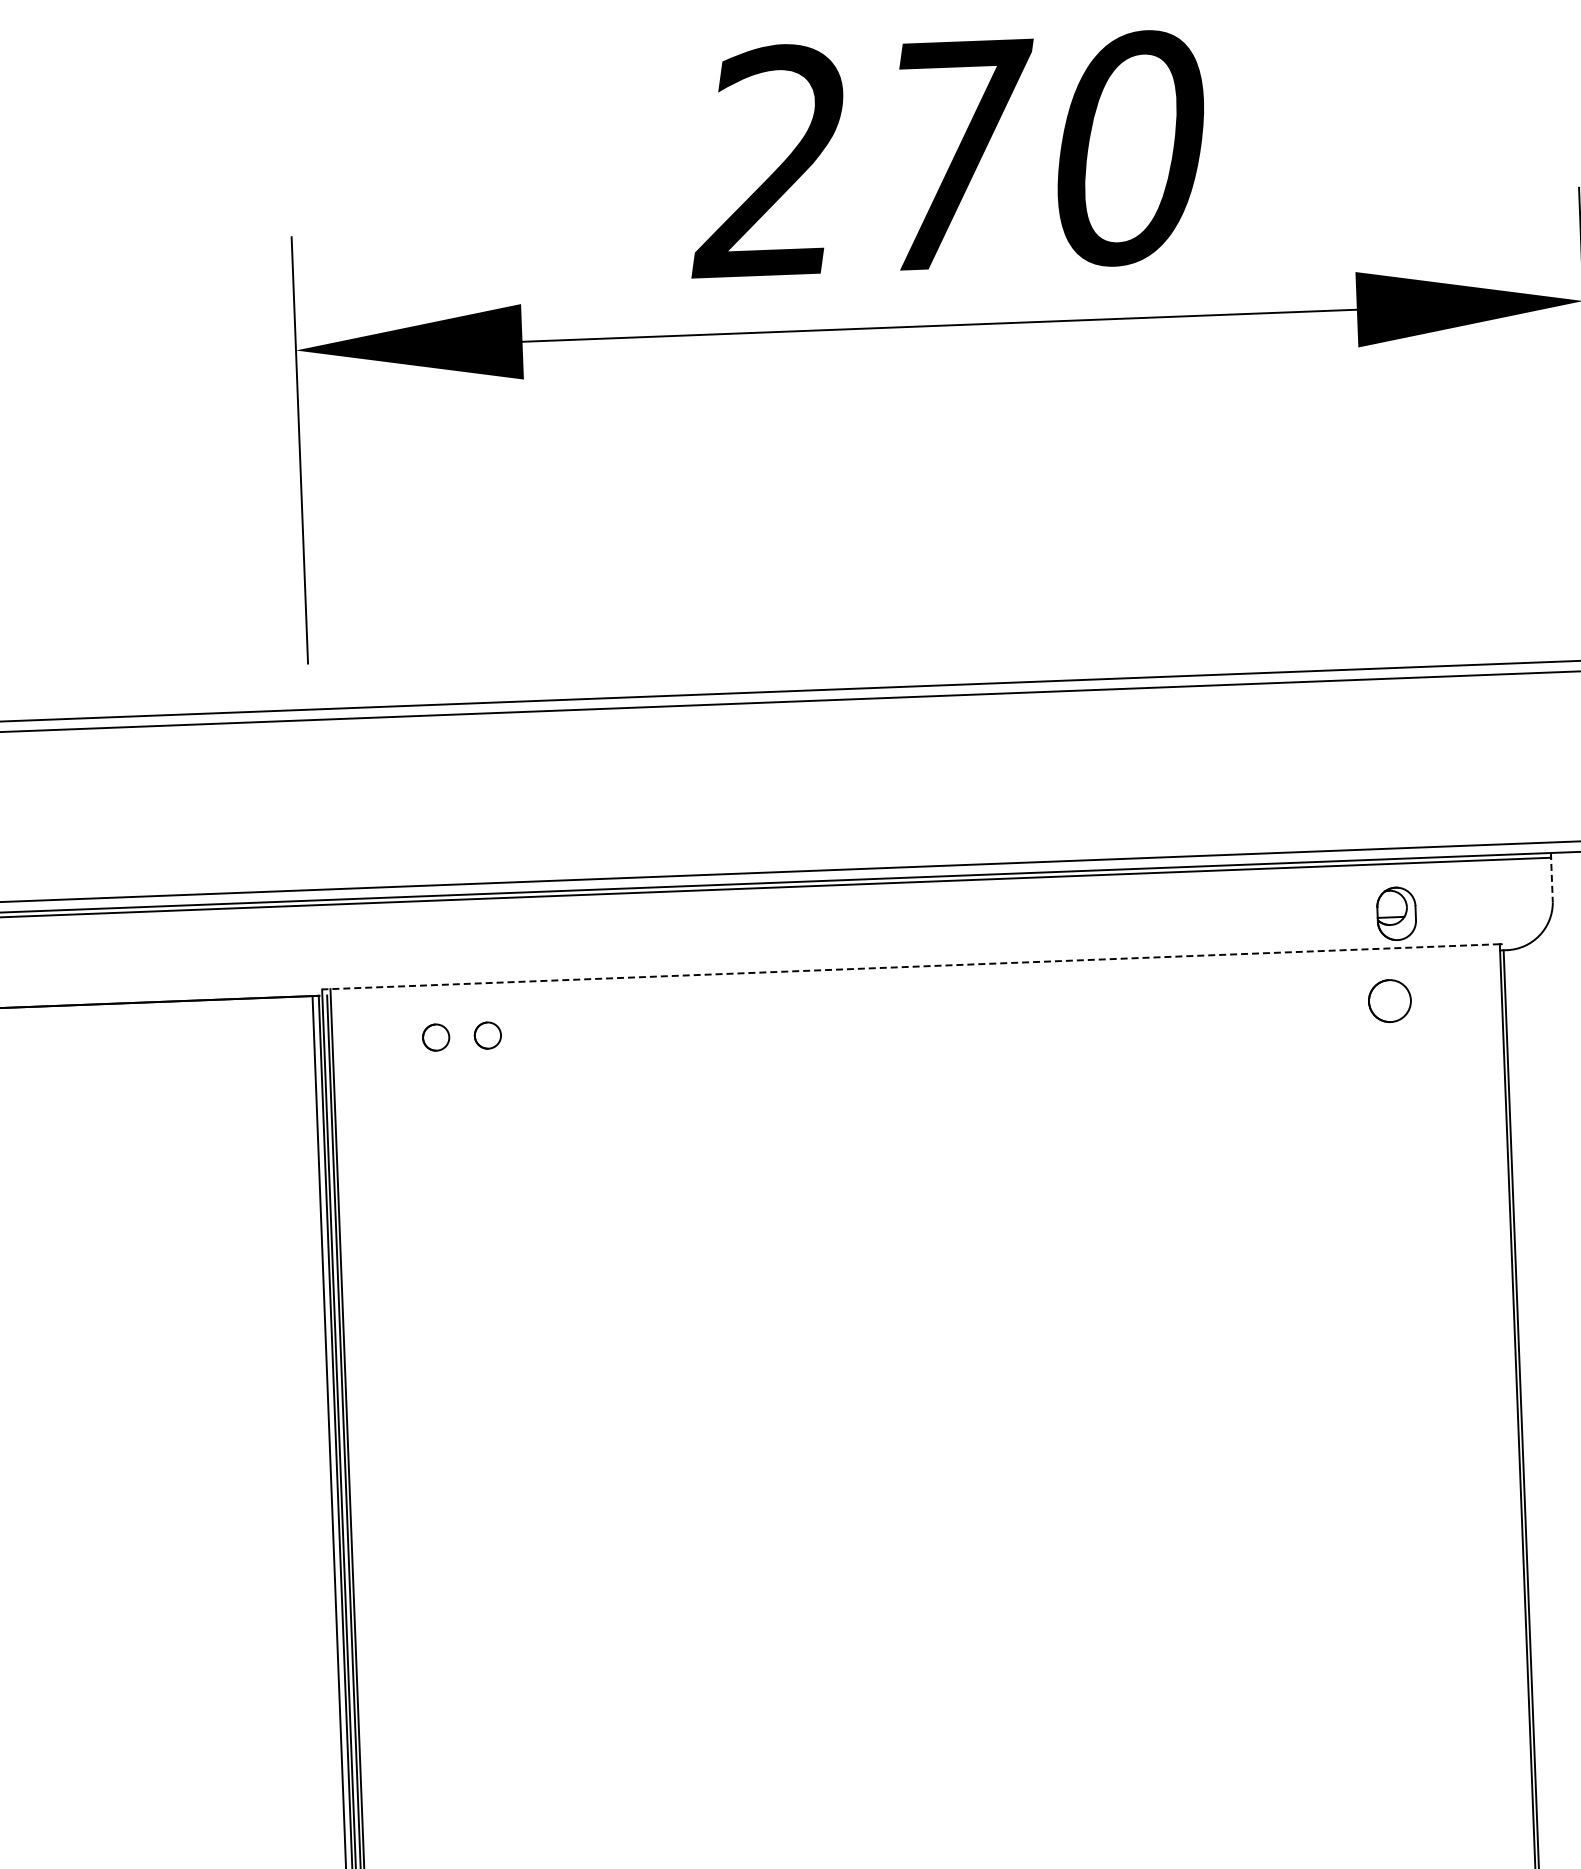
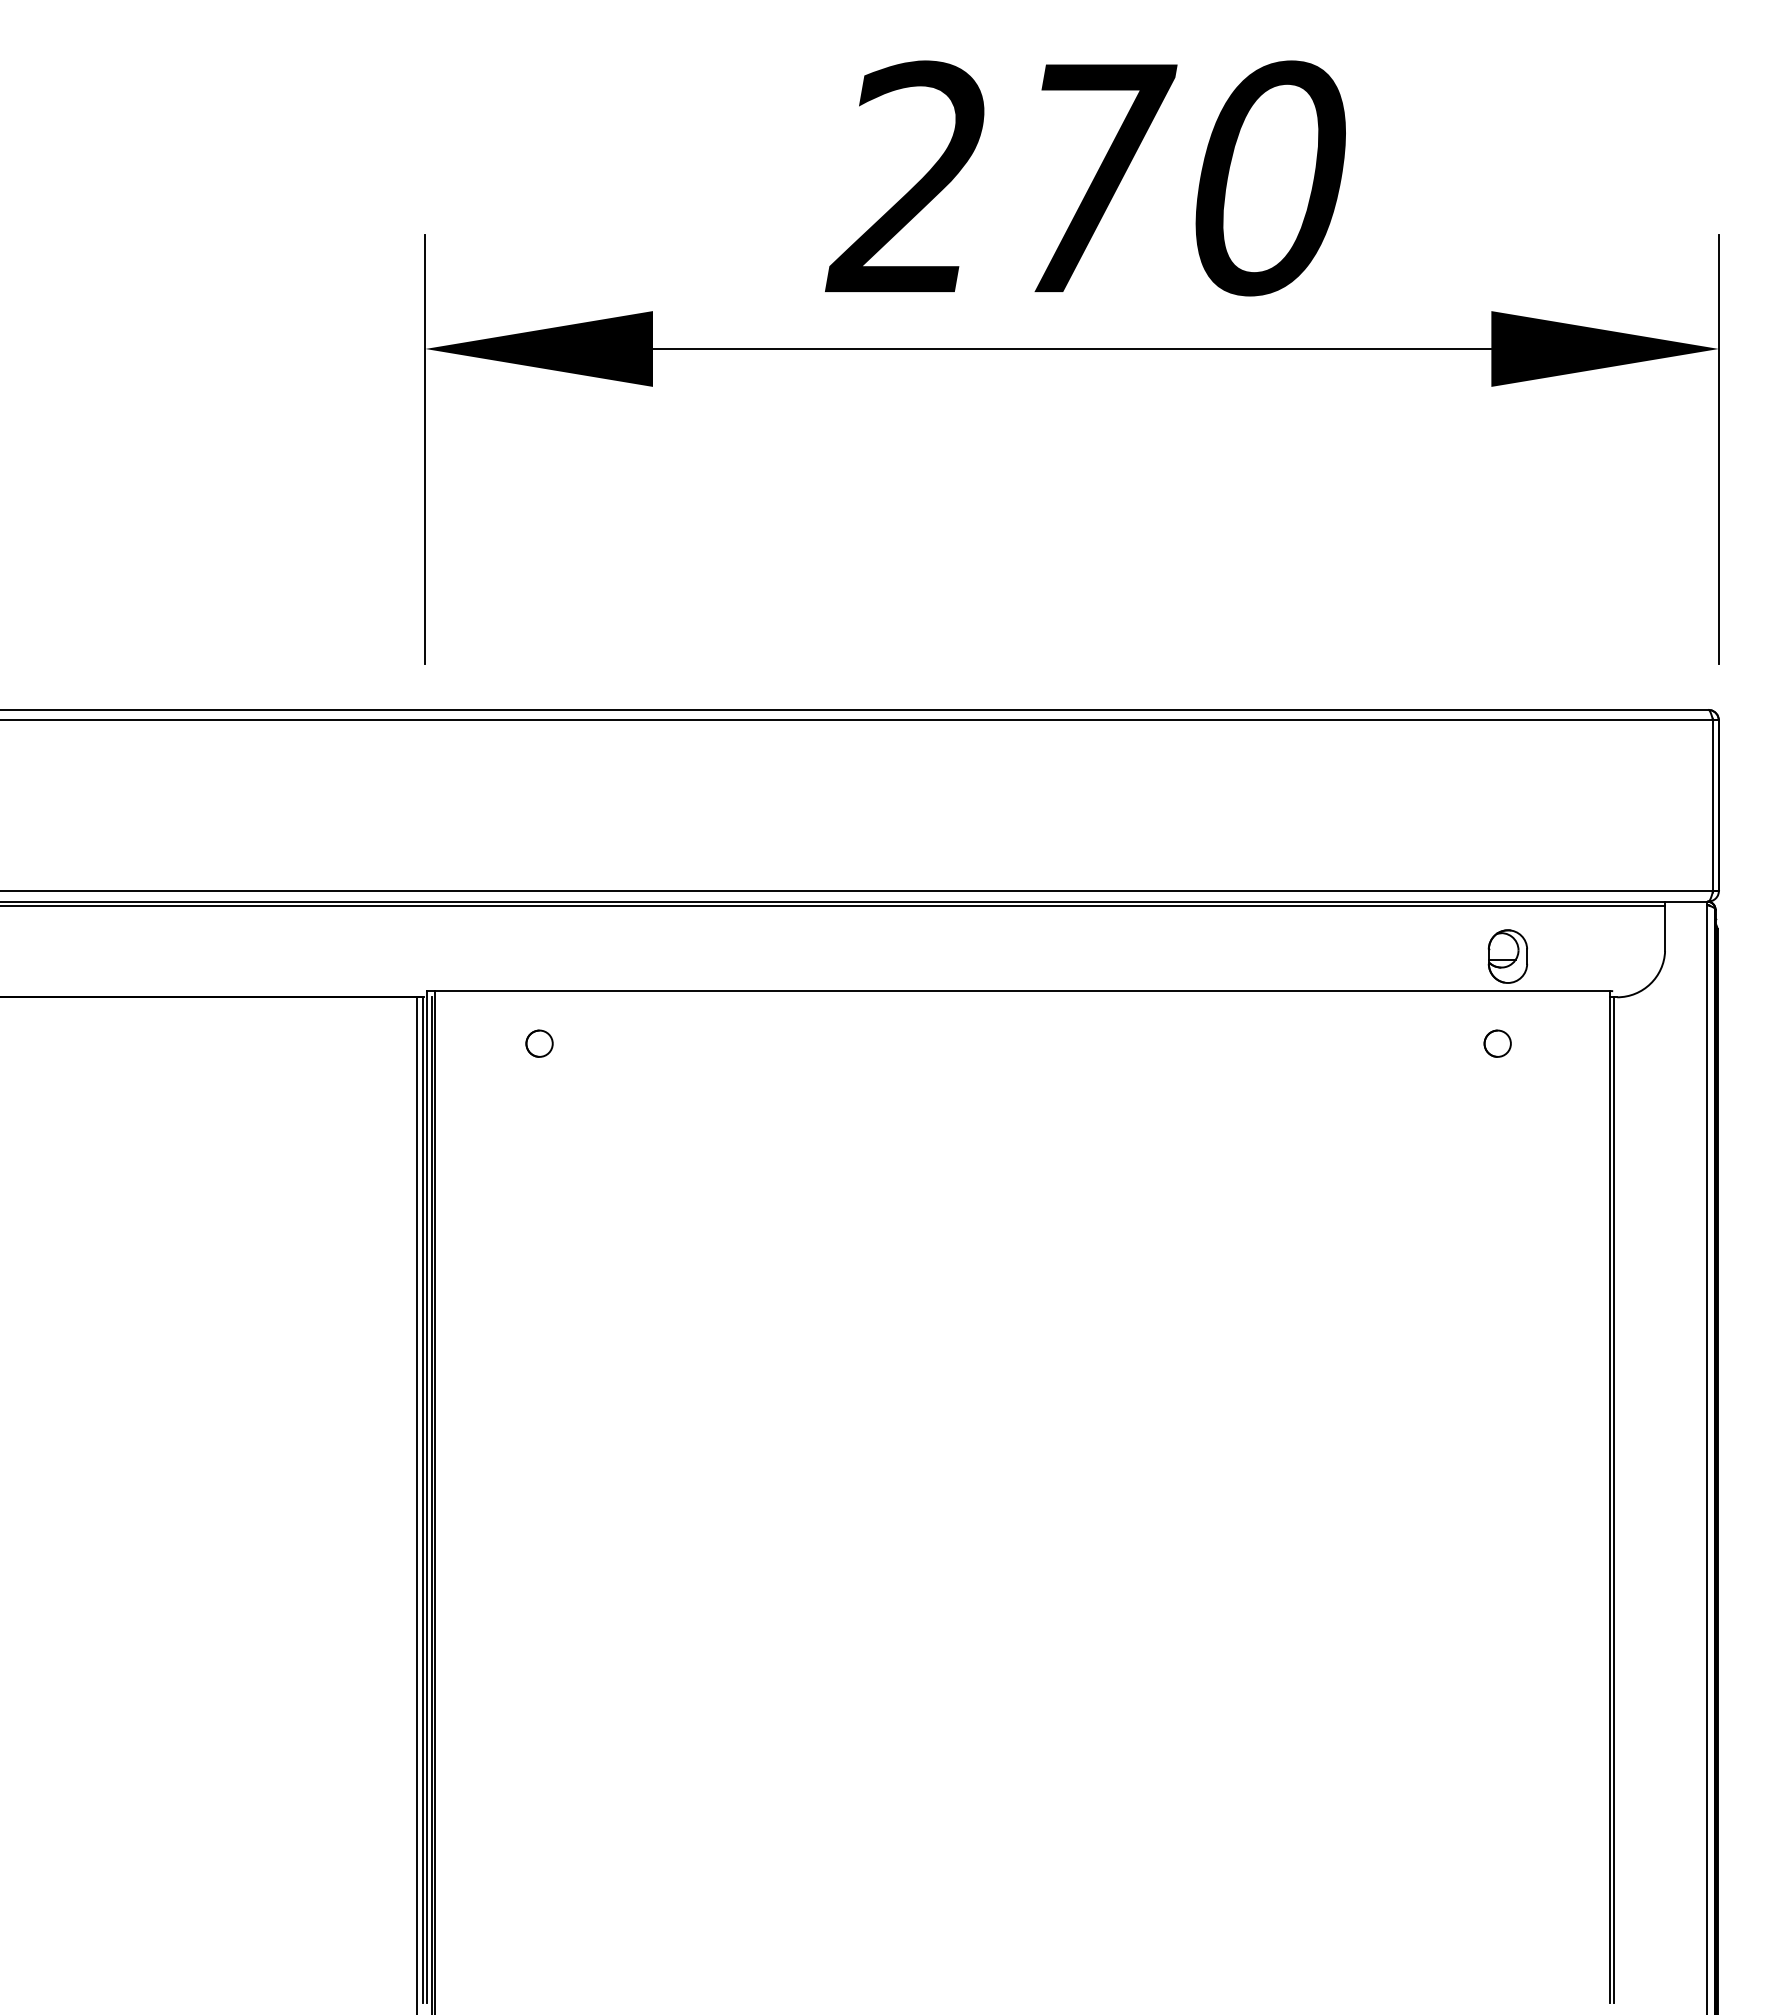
line: (1552, 877) -> (1665, 926), dashed -> solid
line: (910, 967) -> (1018, 991), dashed -> solid
circle: (1389, 1000) -> (1497, 1043), size x0.62
circle: (487, 1035) -> (591, 1043), removed

